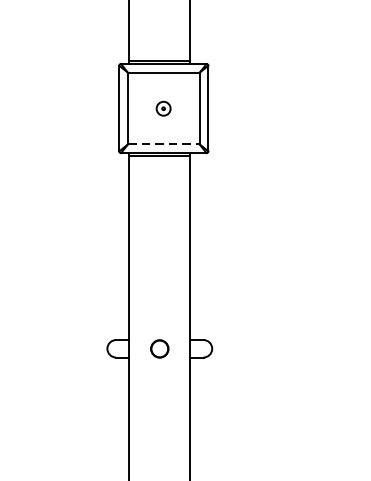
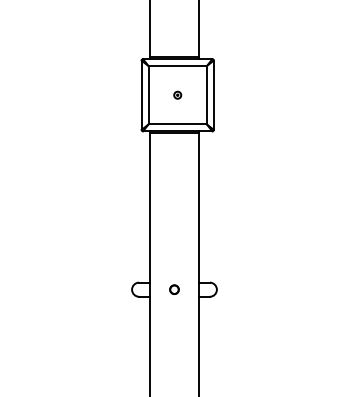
part: (163, 107) -> (177, 94), size x0.62
line: (163, 144) -> (177, 124), dashed -> solid
part: (159, 348) -> (174, 289), size x0.62

